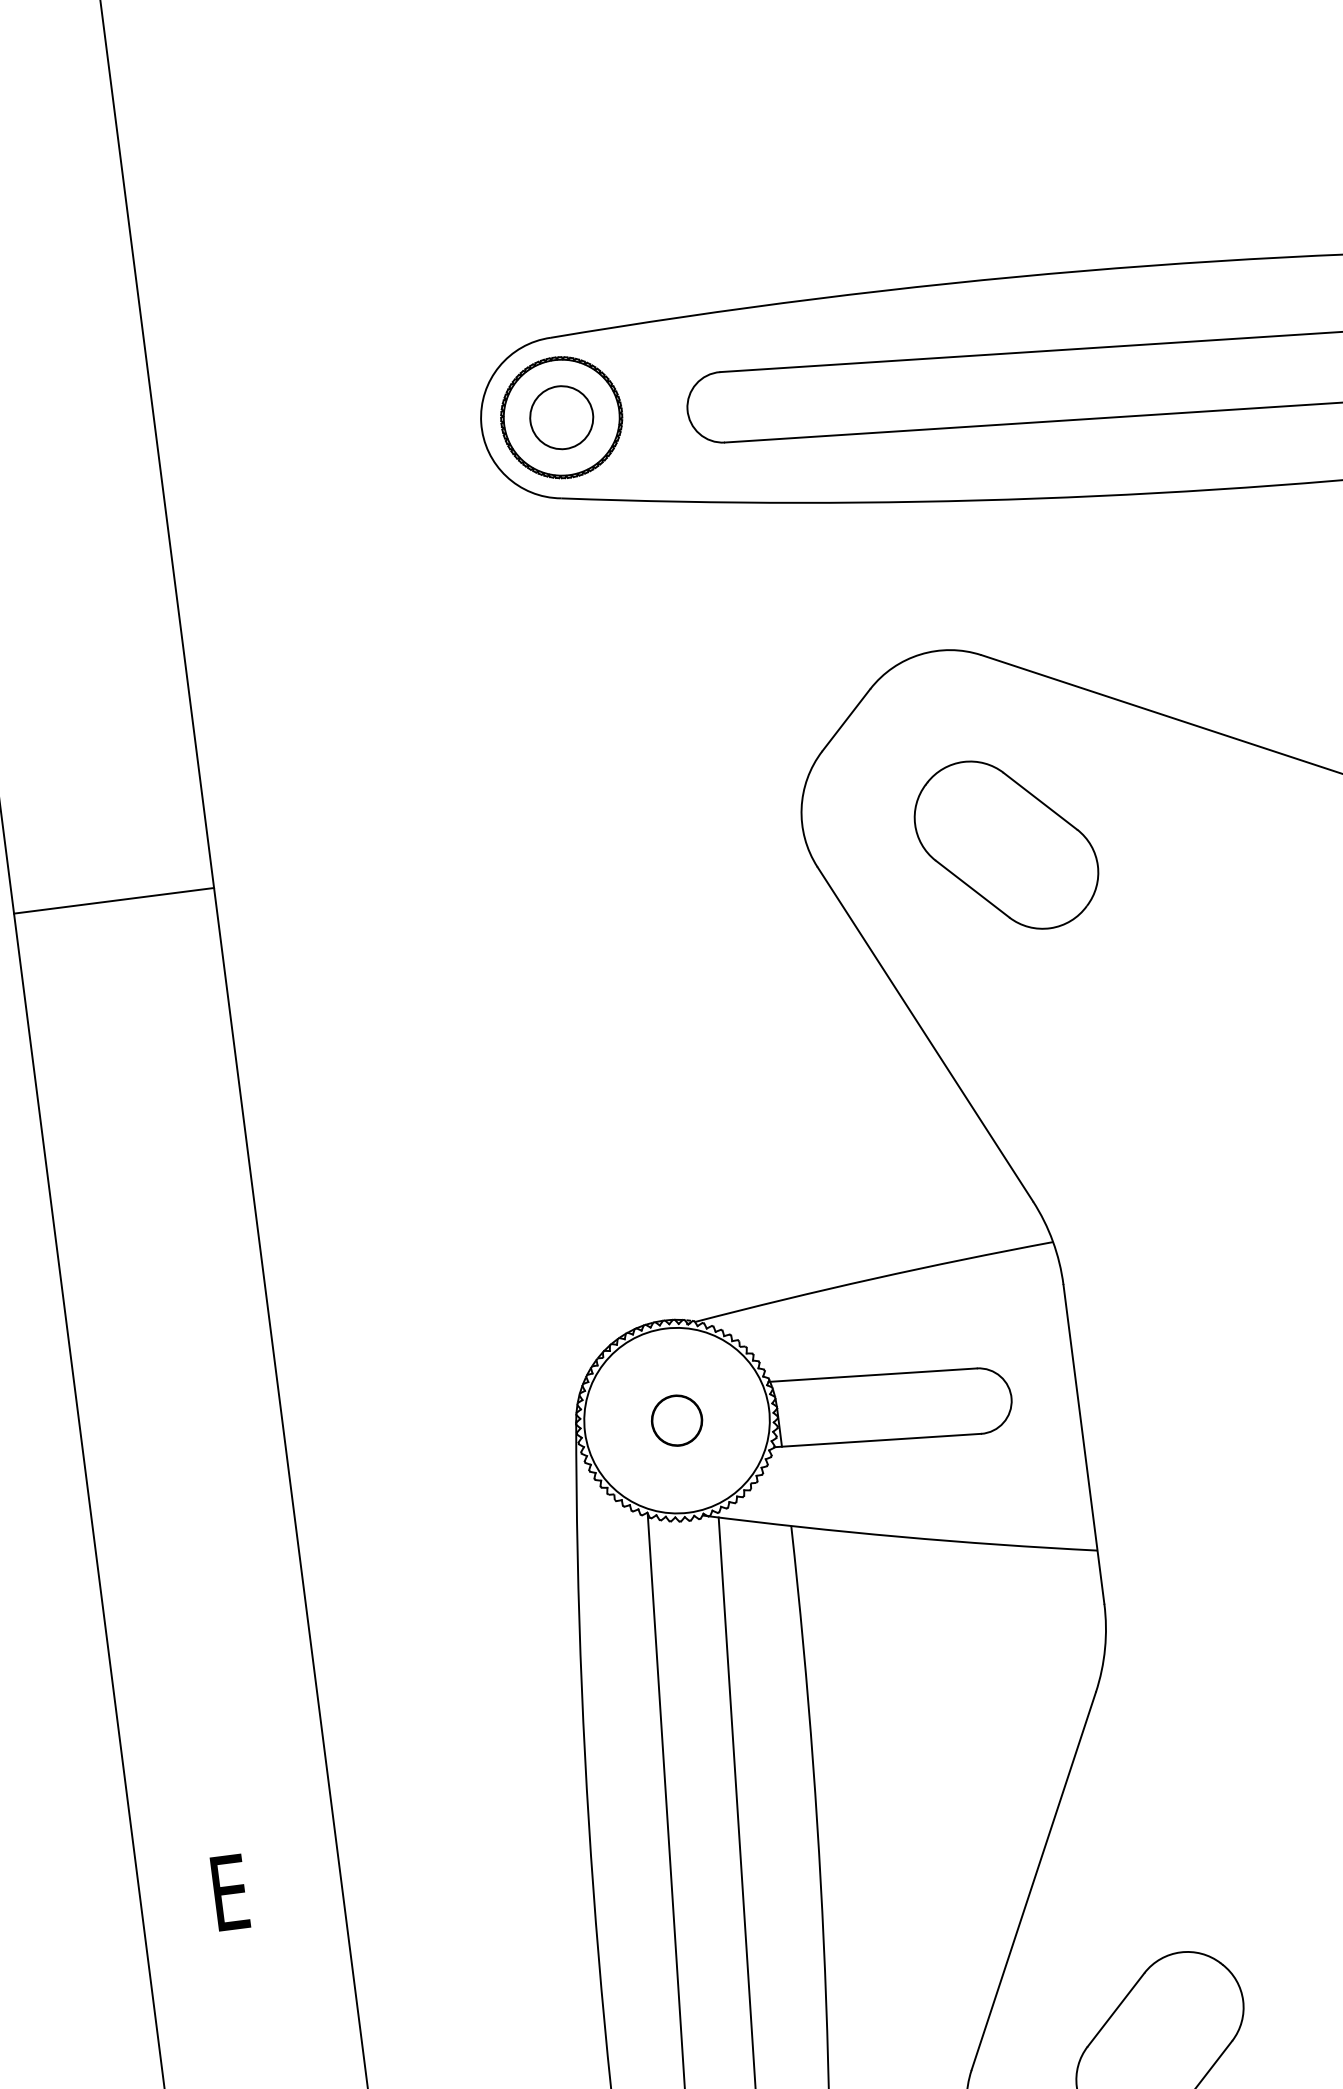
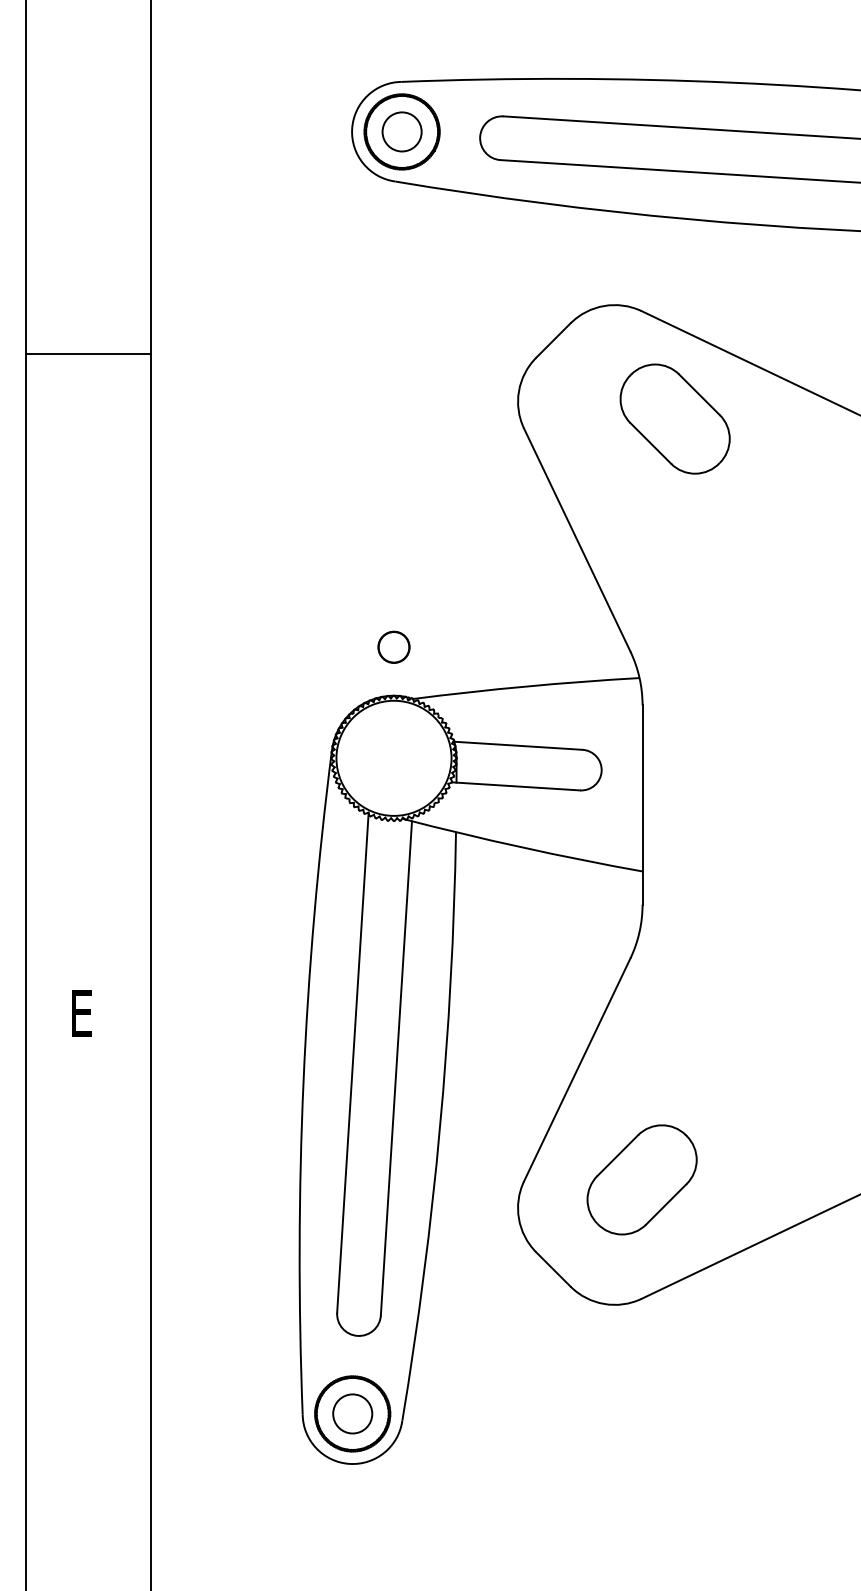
part: (1005, 844) -> (674, 418), moved
line: (113, 900) -> (88, 353), moved
circle: (676, 1419) -> (393, 646), moved

